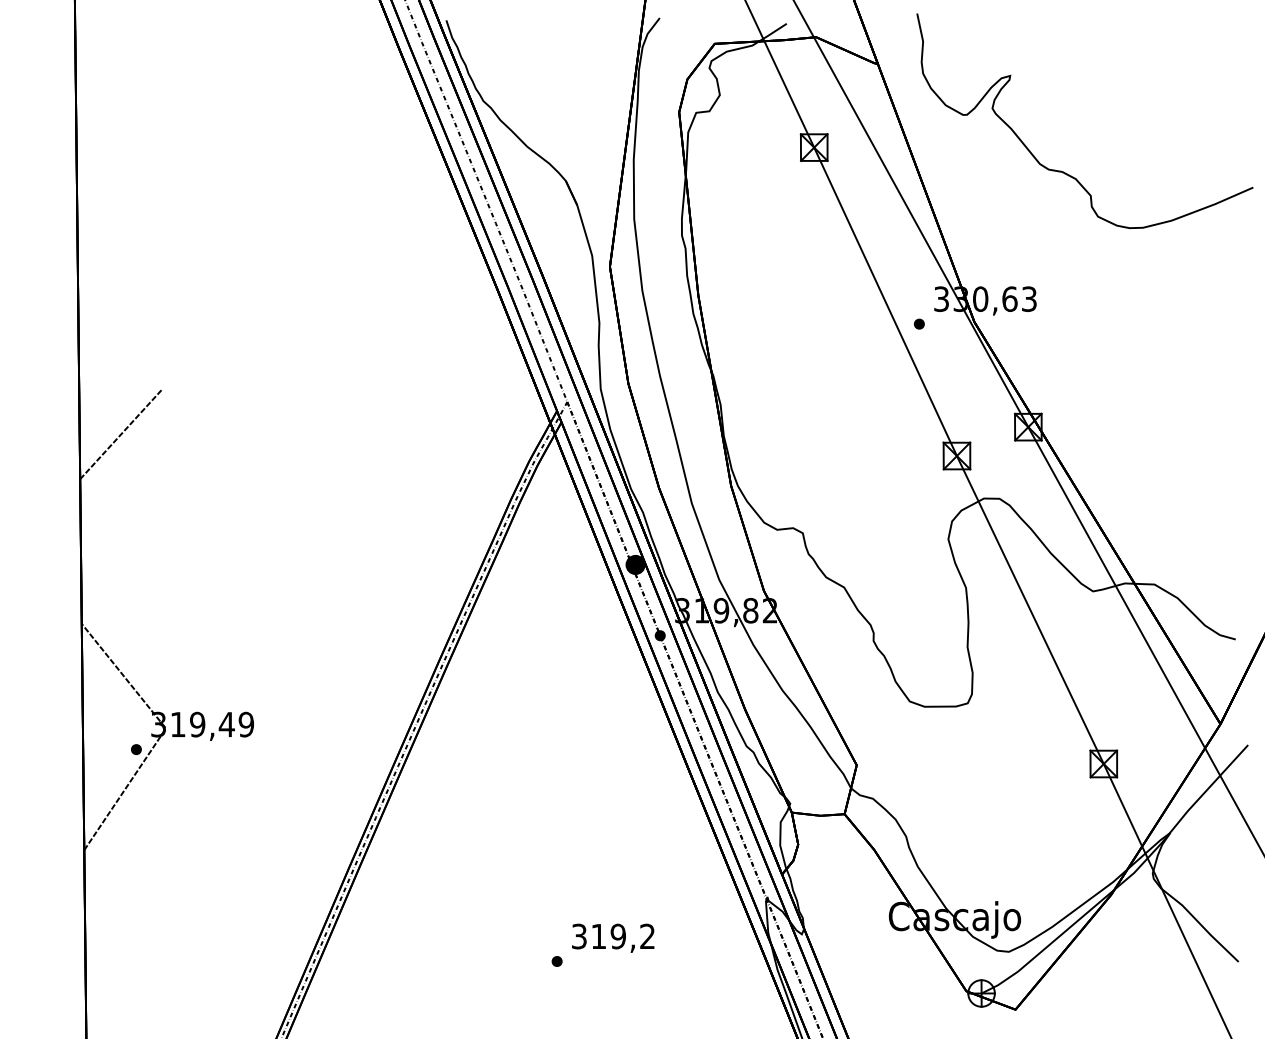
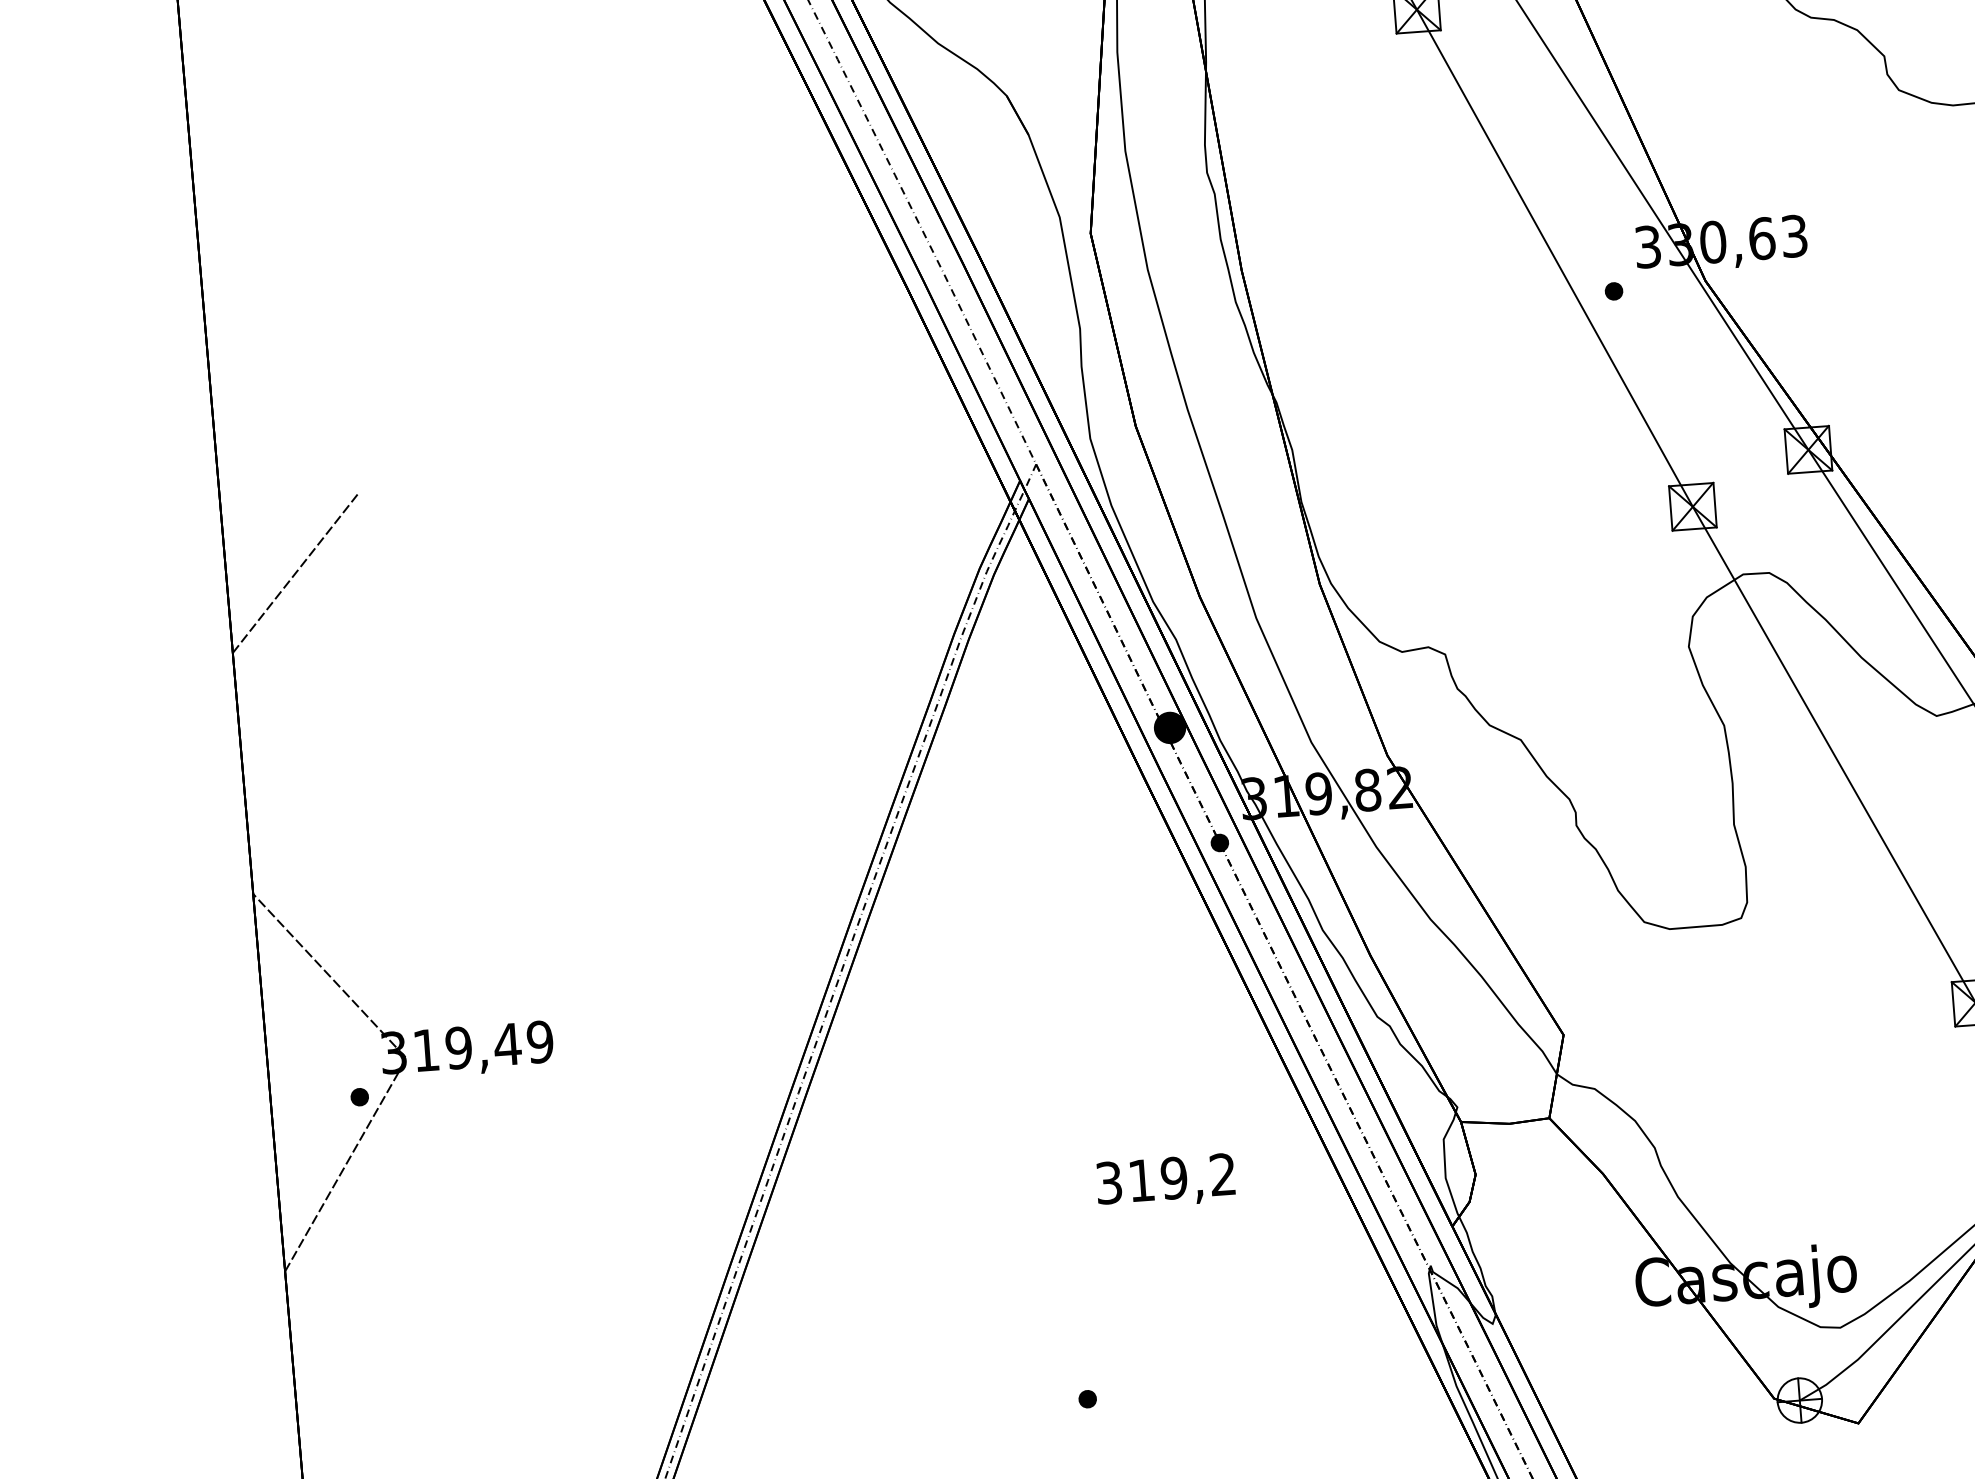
text: (613, 937) -> (1166, 1180), moved

